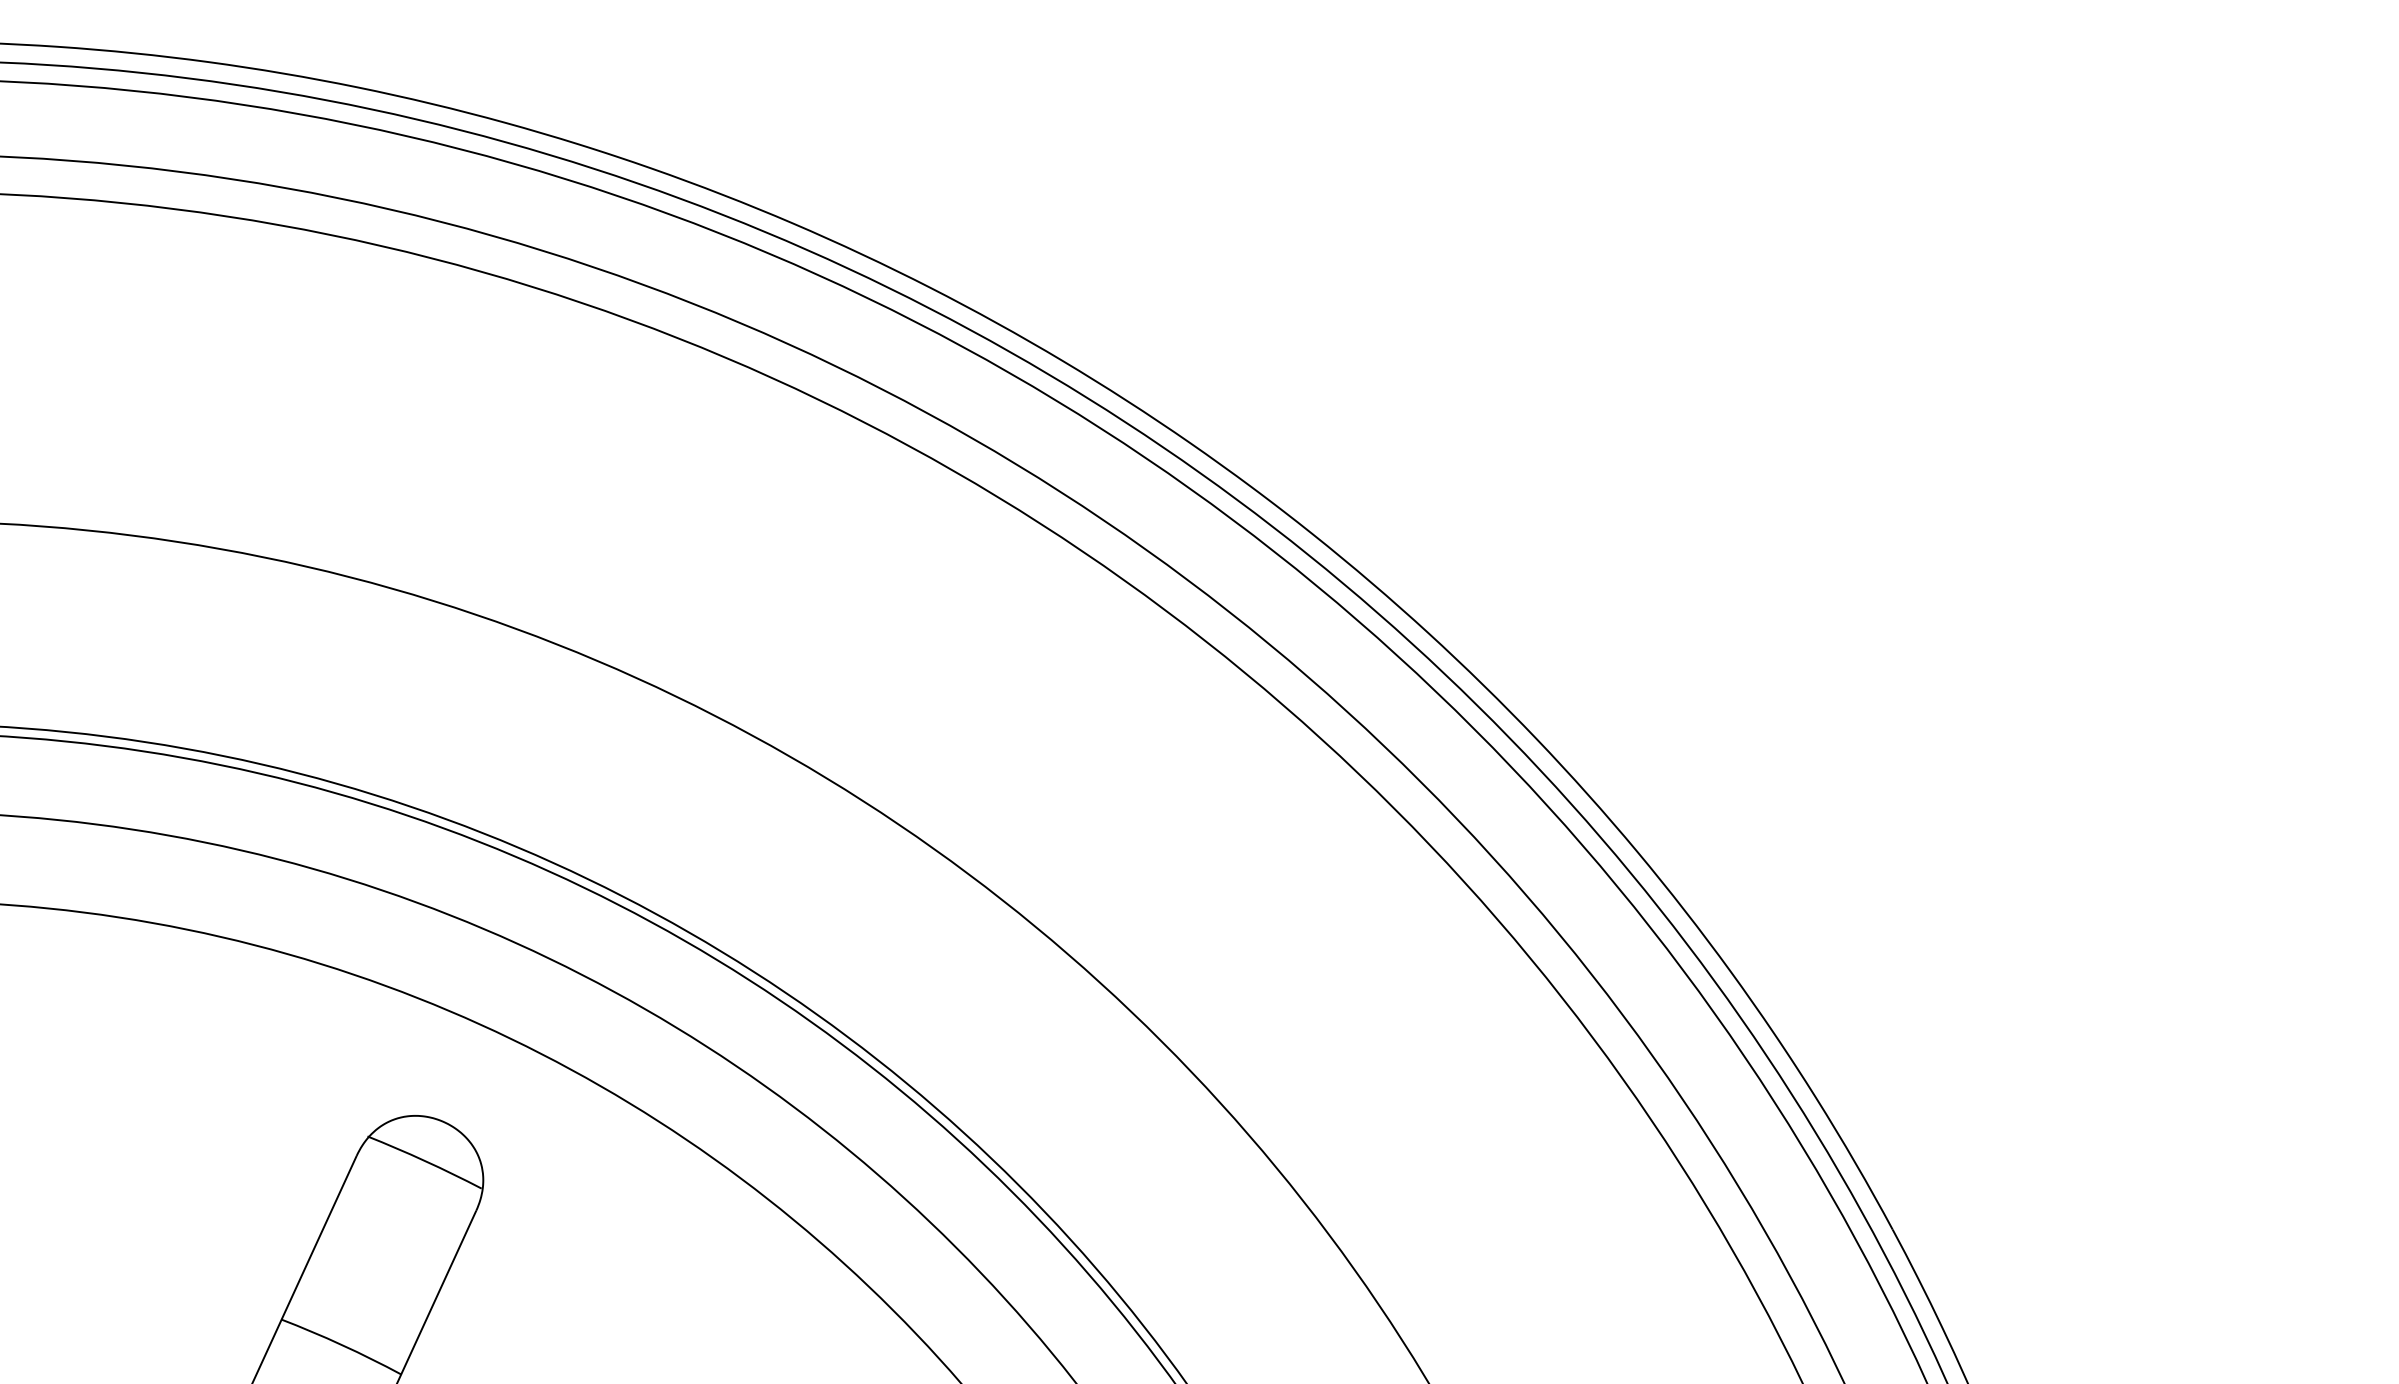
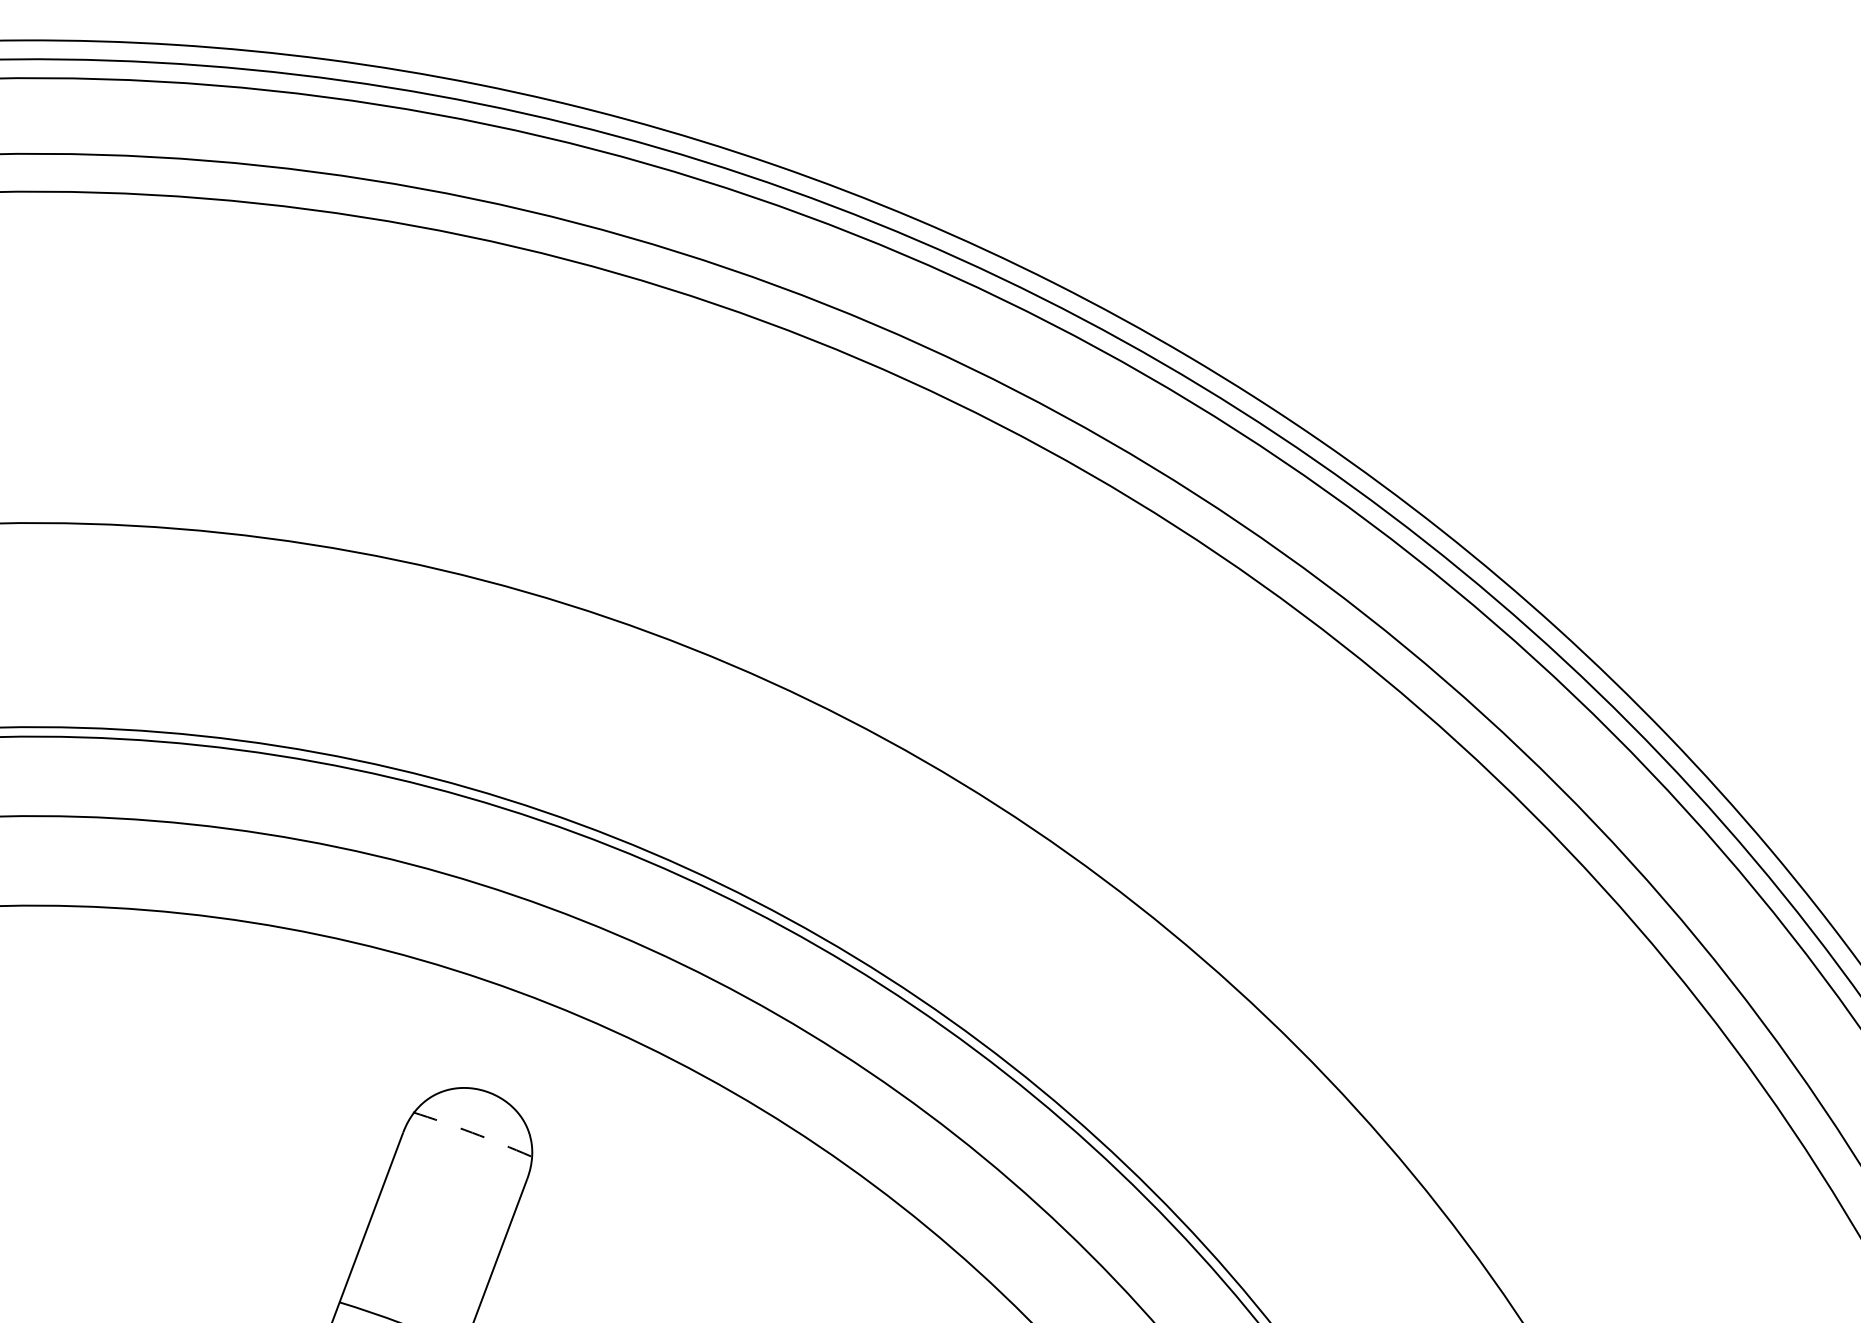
arc: (425, 1161) -> (472, 1133), solid -> dashed

